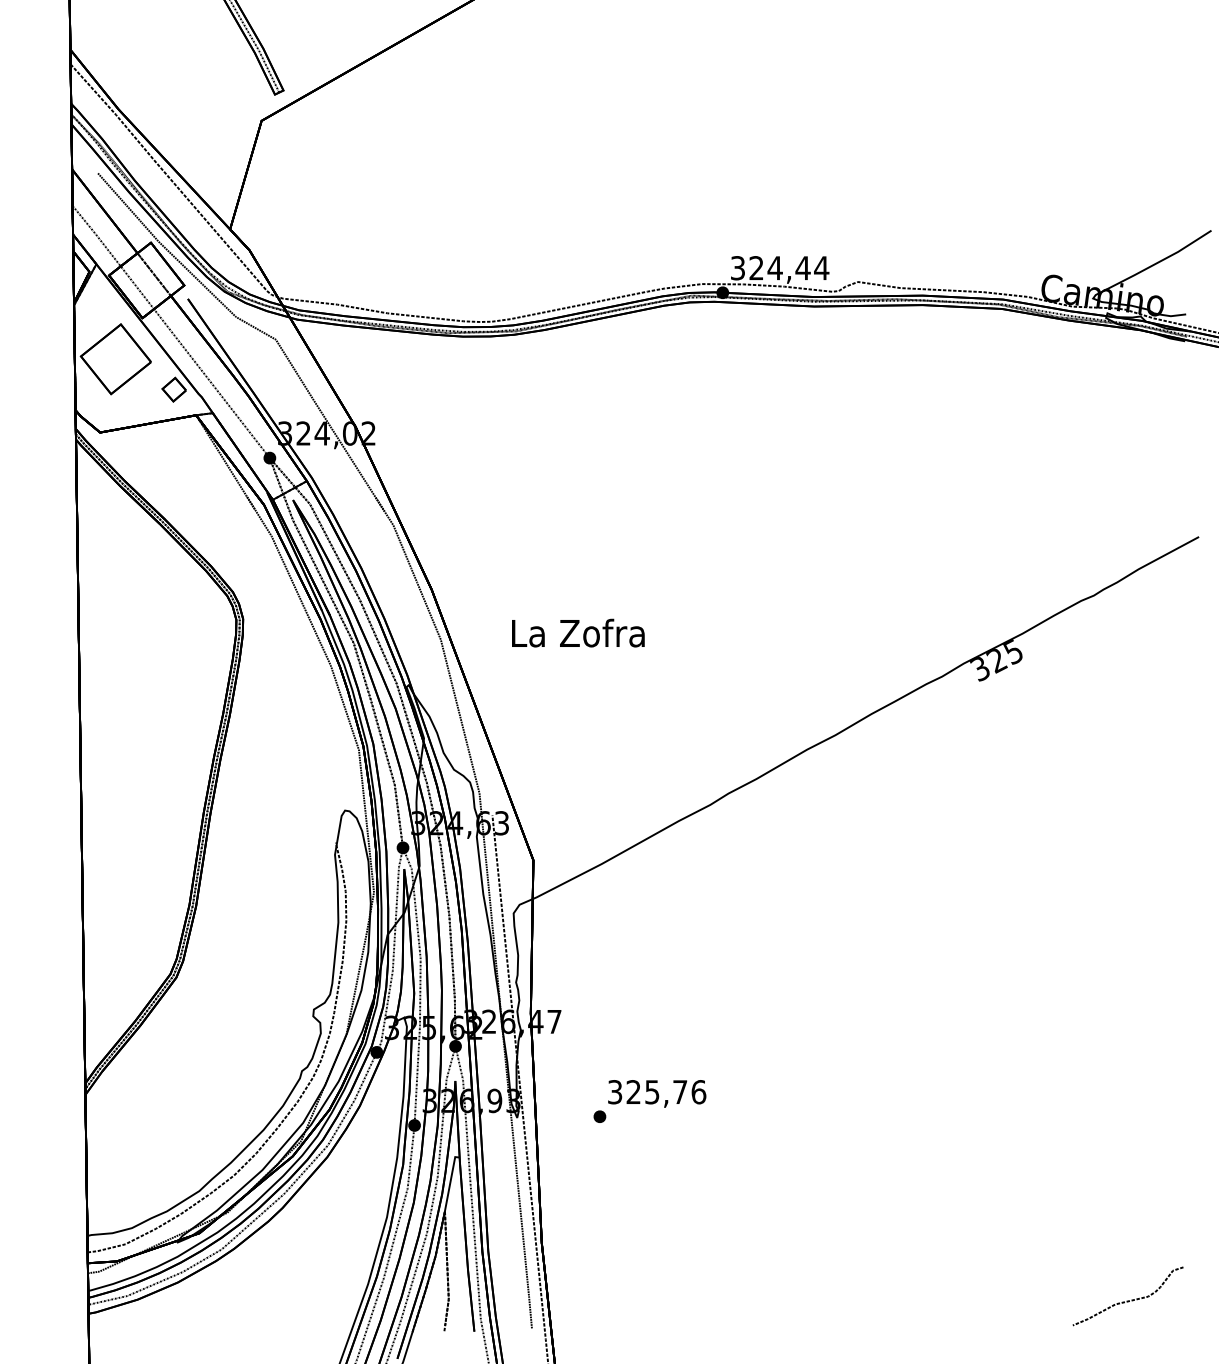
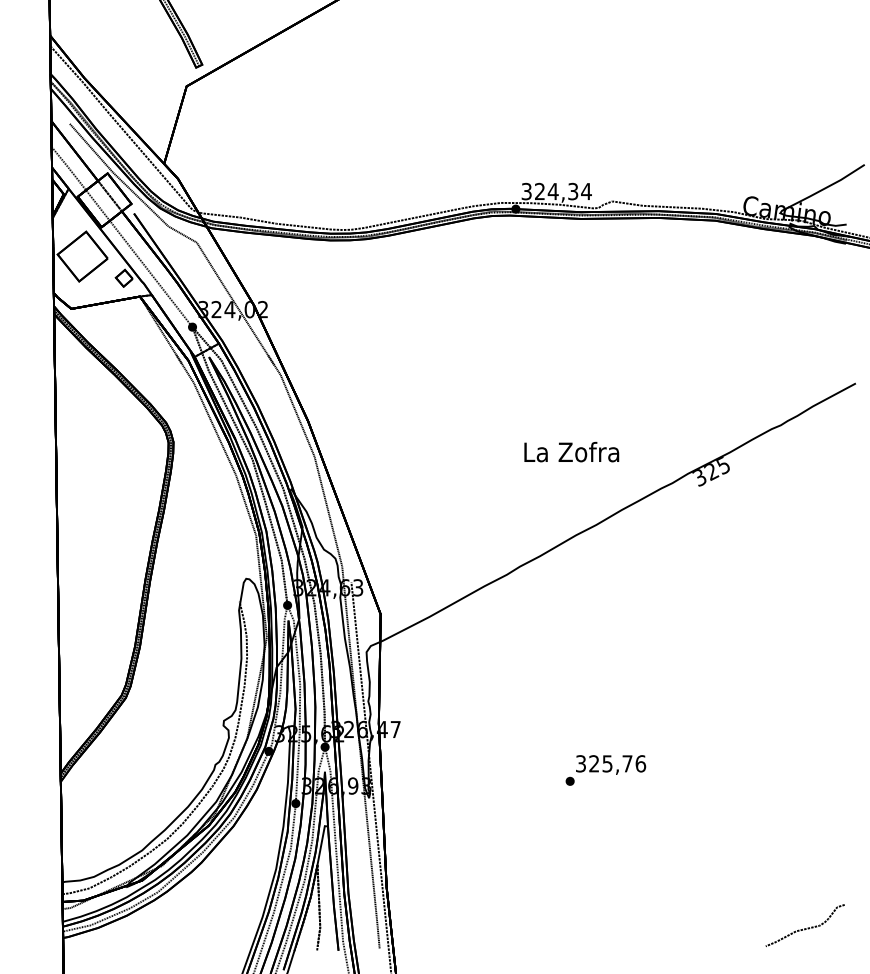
text: (802, 268) -> (572, 191), 324,44 -> 324,34
text: (577, 632) -> (571, 451), moved
text: (649, 1101) -> (605, 770), moved

